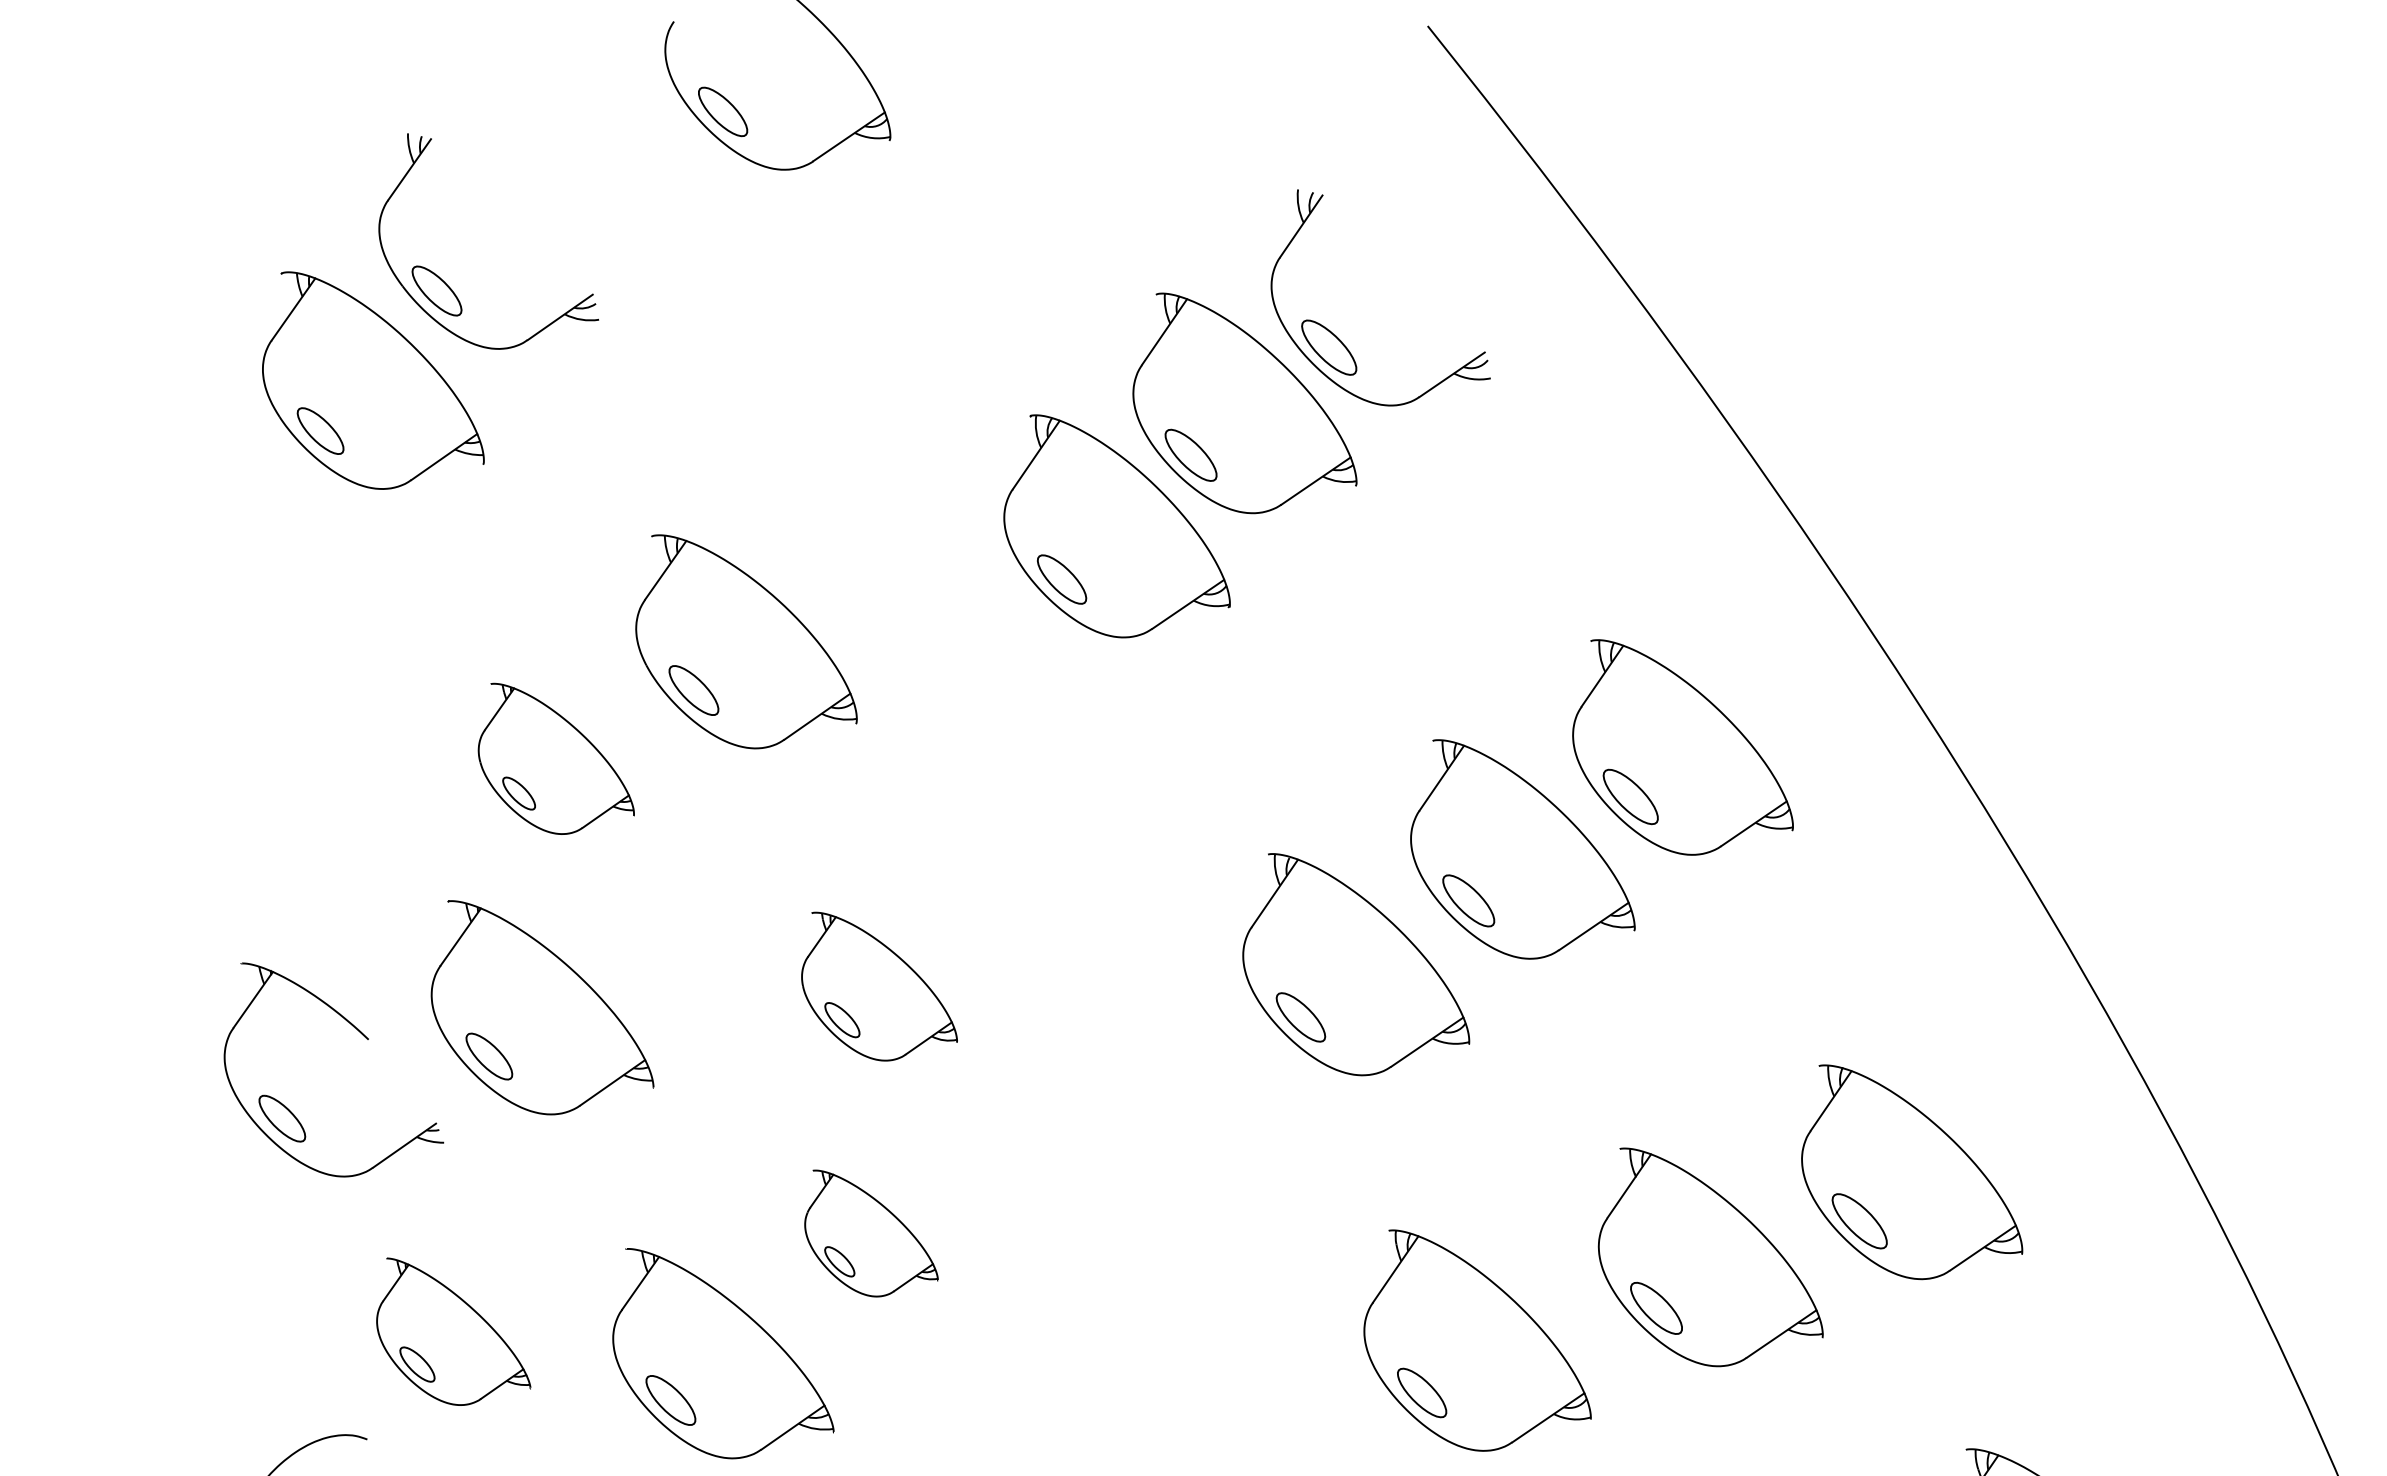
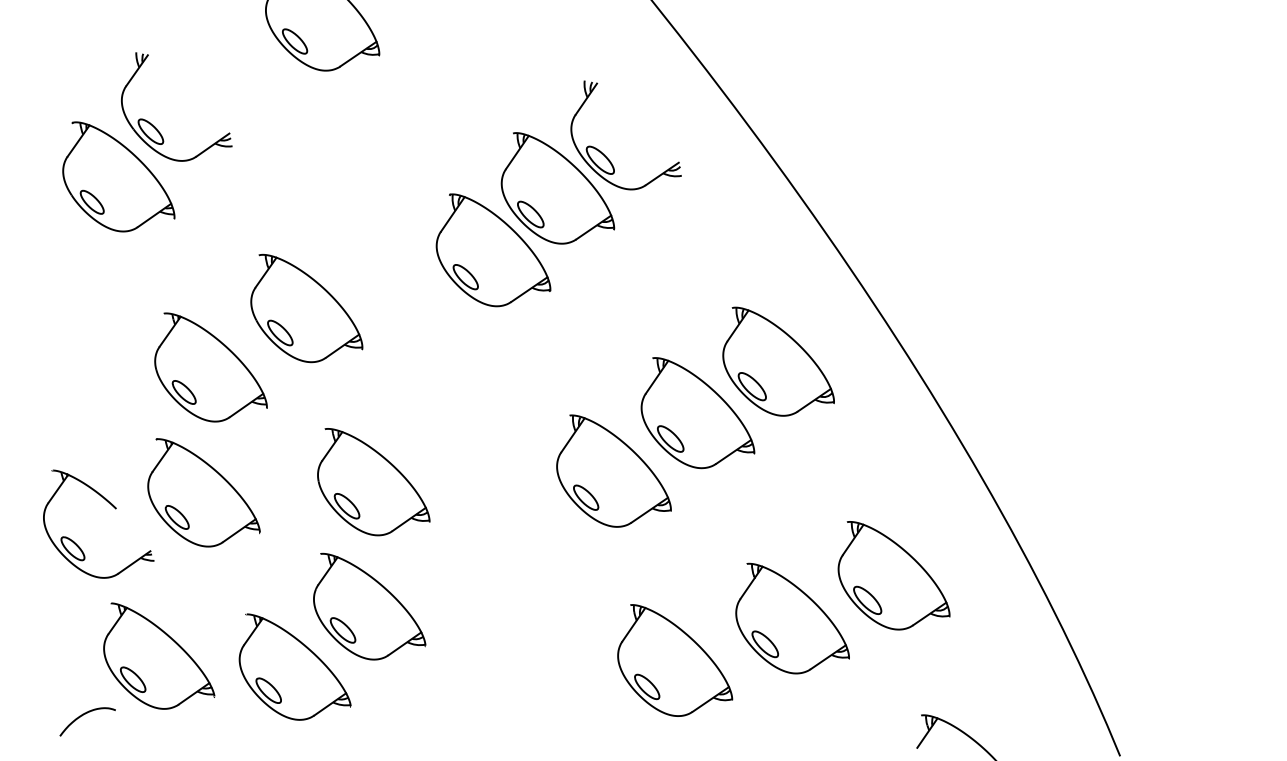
part: (555, 758) -> (210, 367), size x1.43
part: (878, 987) -> (373, 482), size x1.43
part: (870, 1233) -> (369, 606), size x1.67
part: (454, 1330) -> (159, 655), size x1.43

